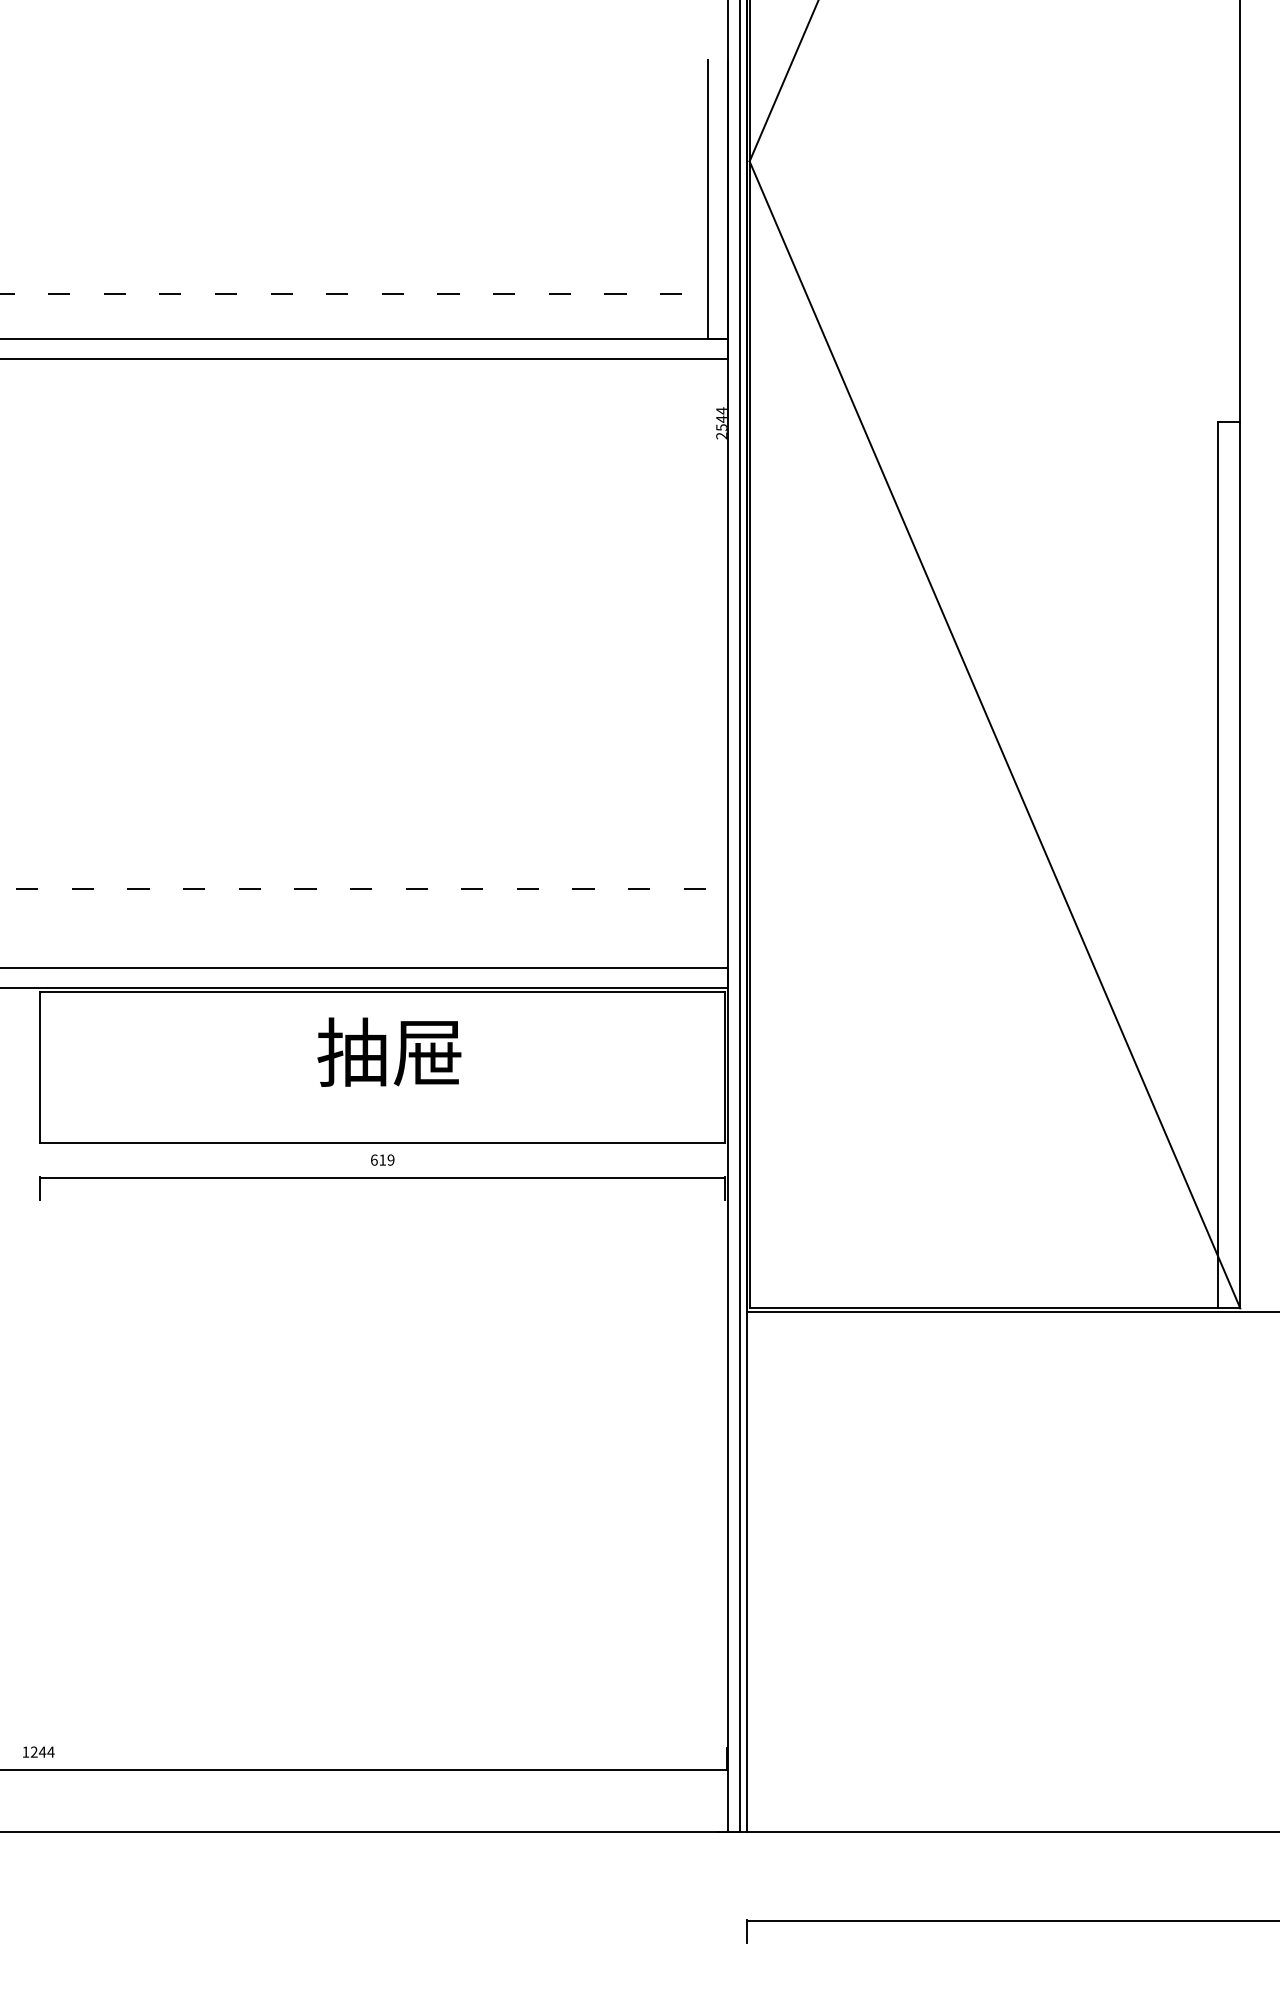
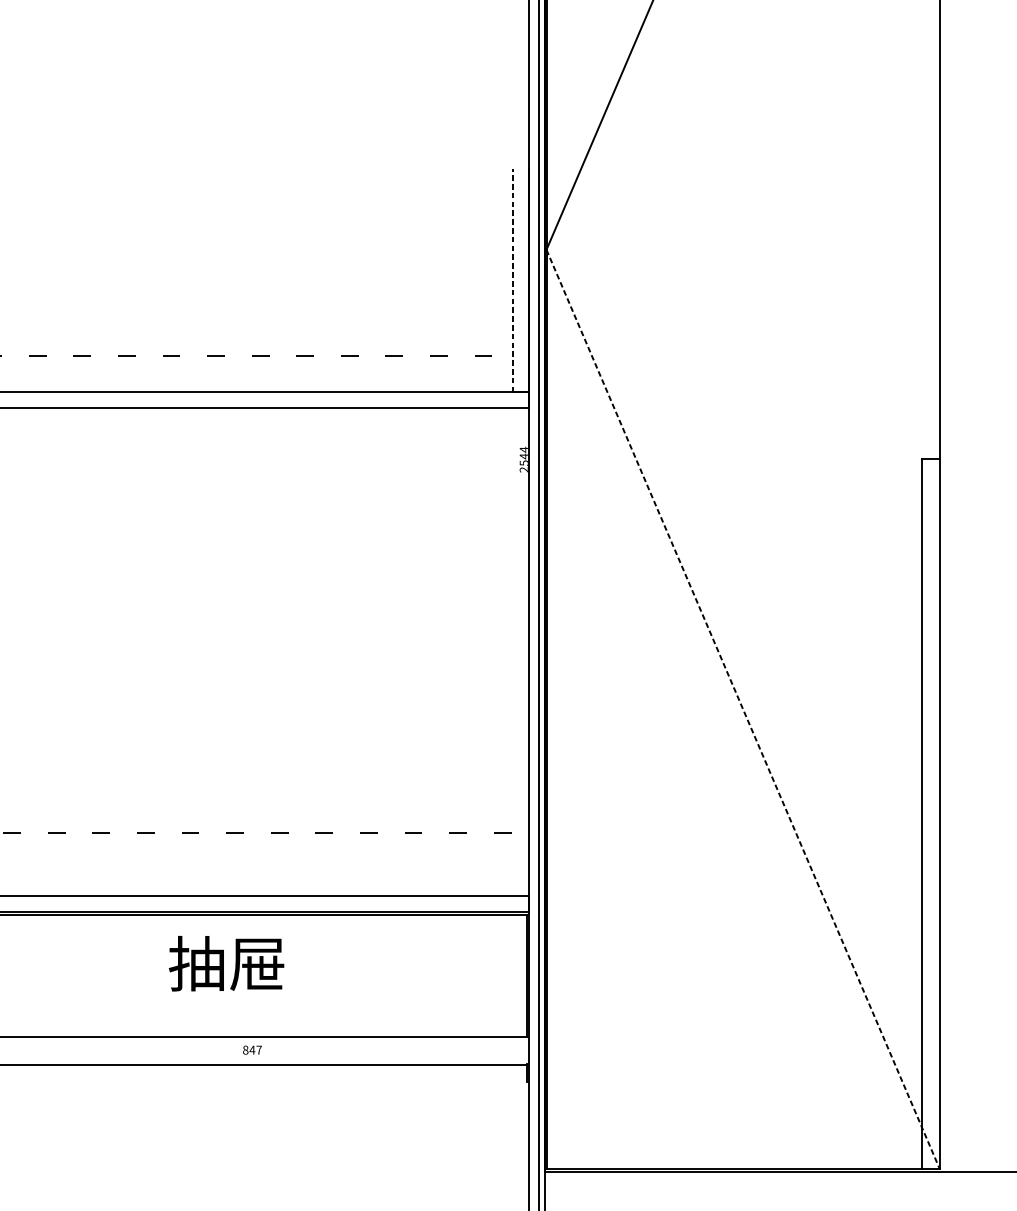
line: (707, 199) -> (512, 280), solid -> dashed
line: (994, 734) -> (742, 709), solid -> dashed
text: (389, 1051) -> (226, 963), moved
text: (382, 1159) -> (252, 1049), 619 -> 847

